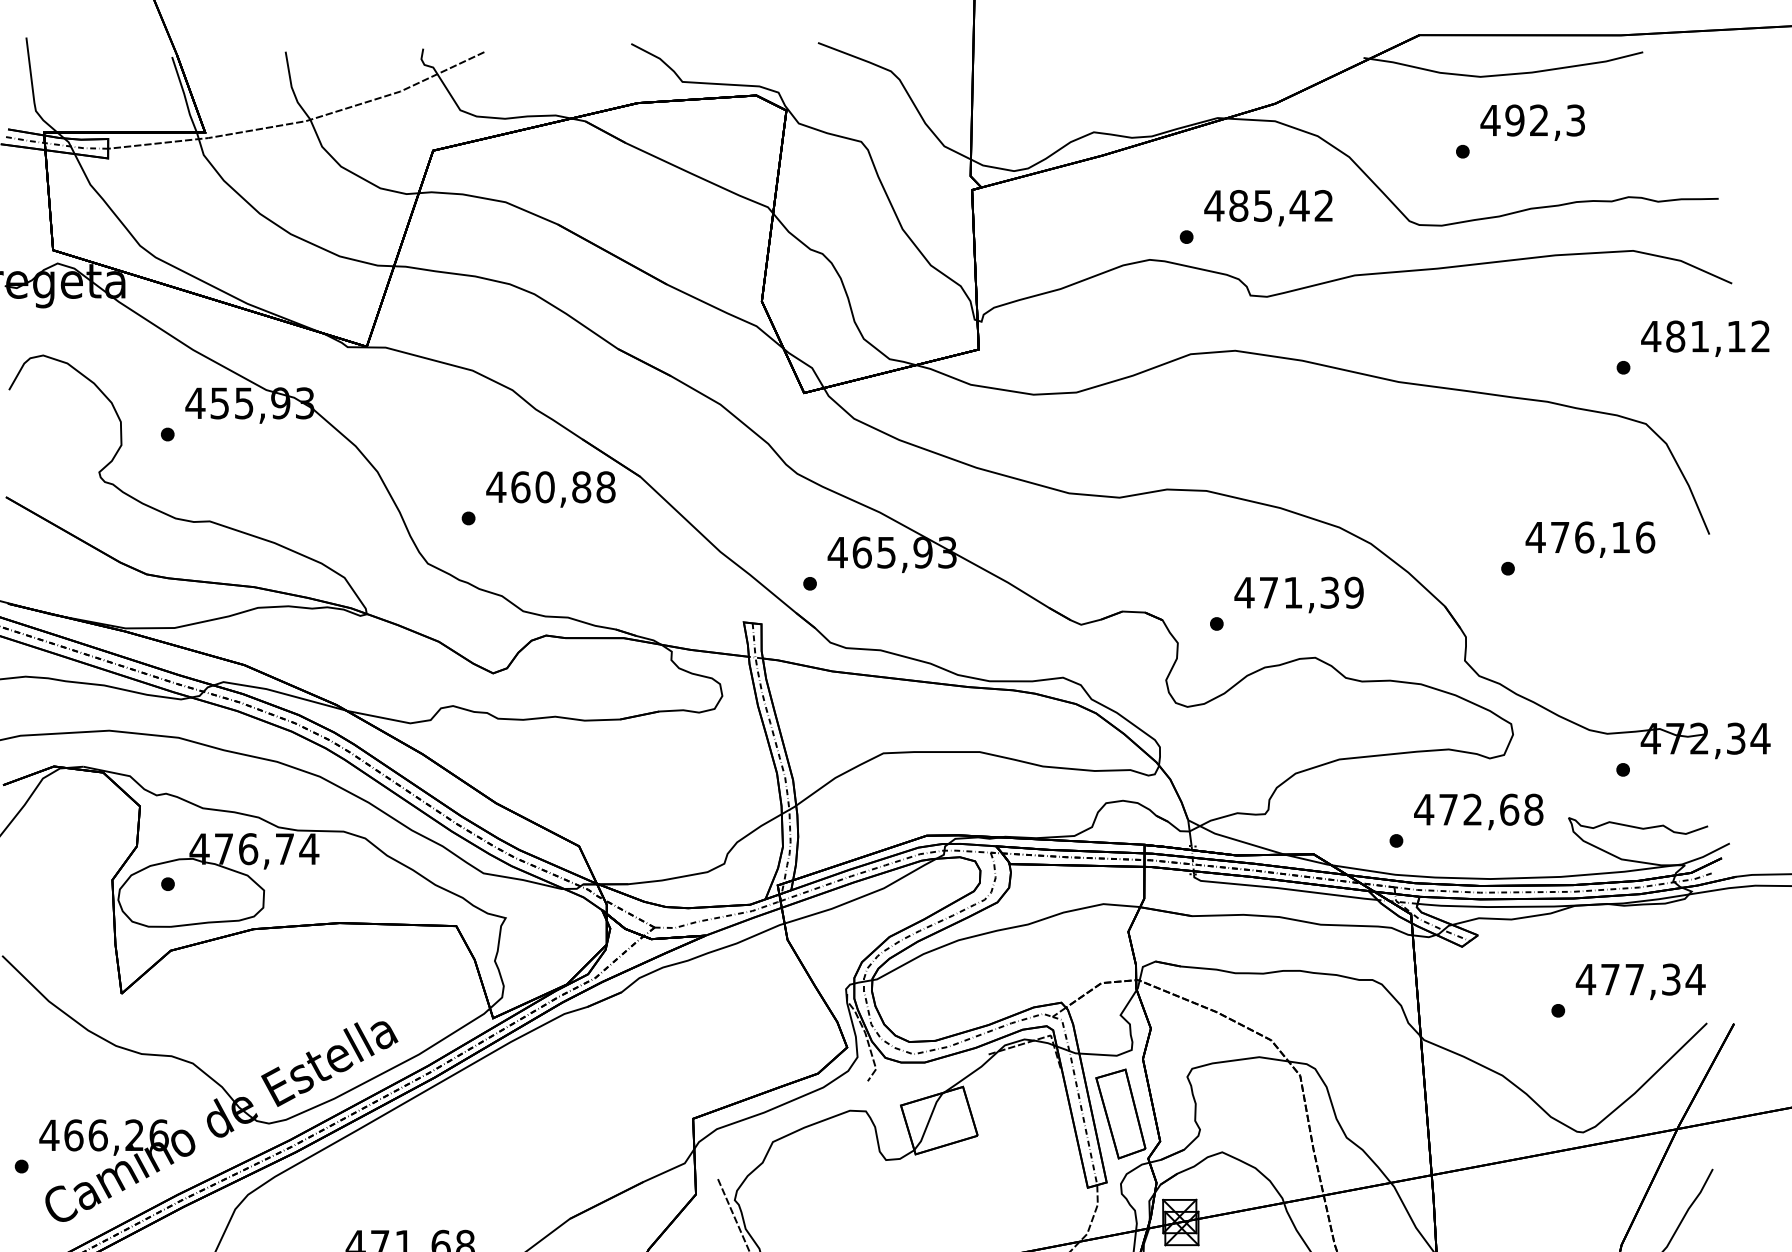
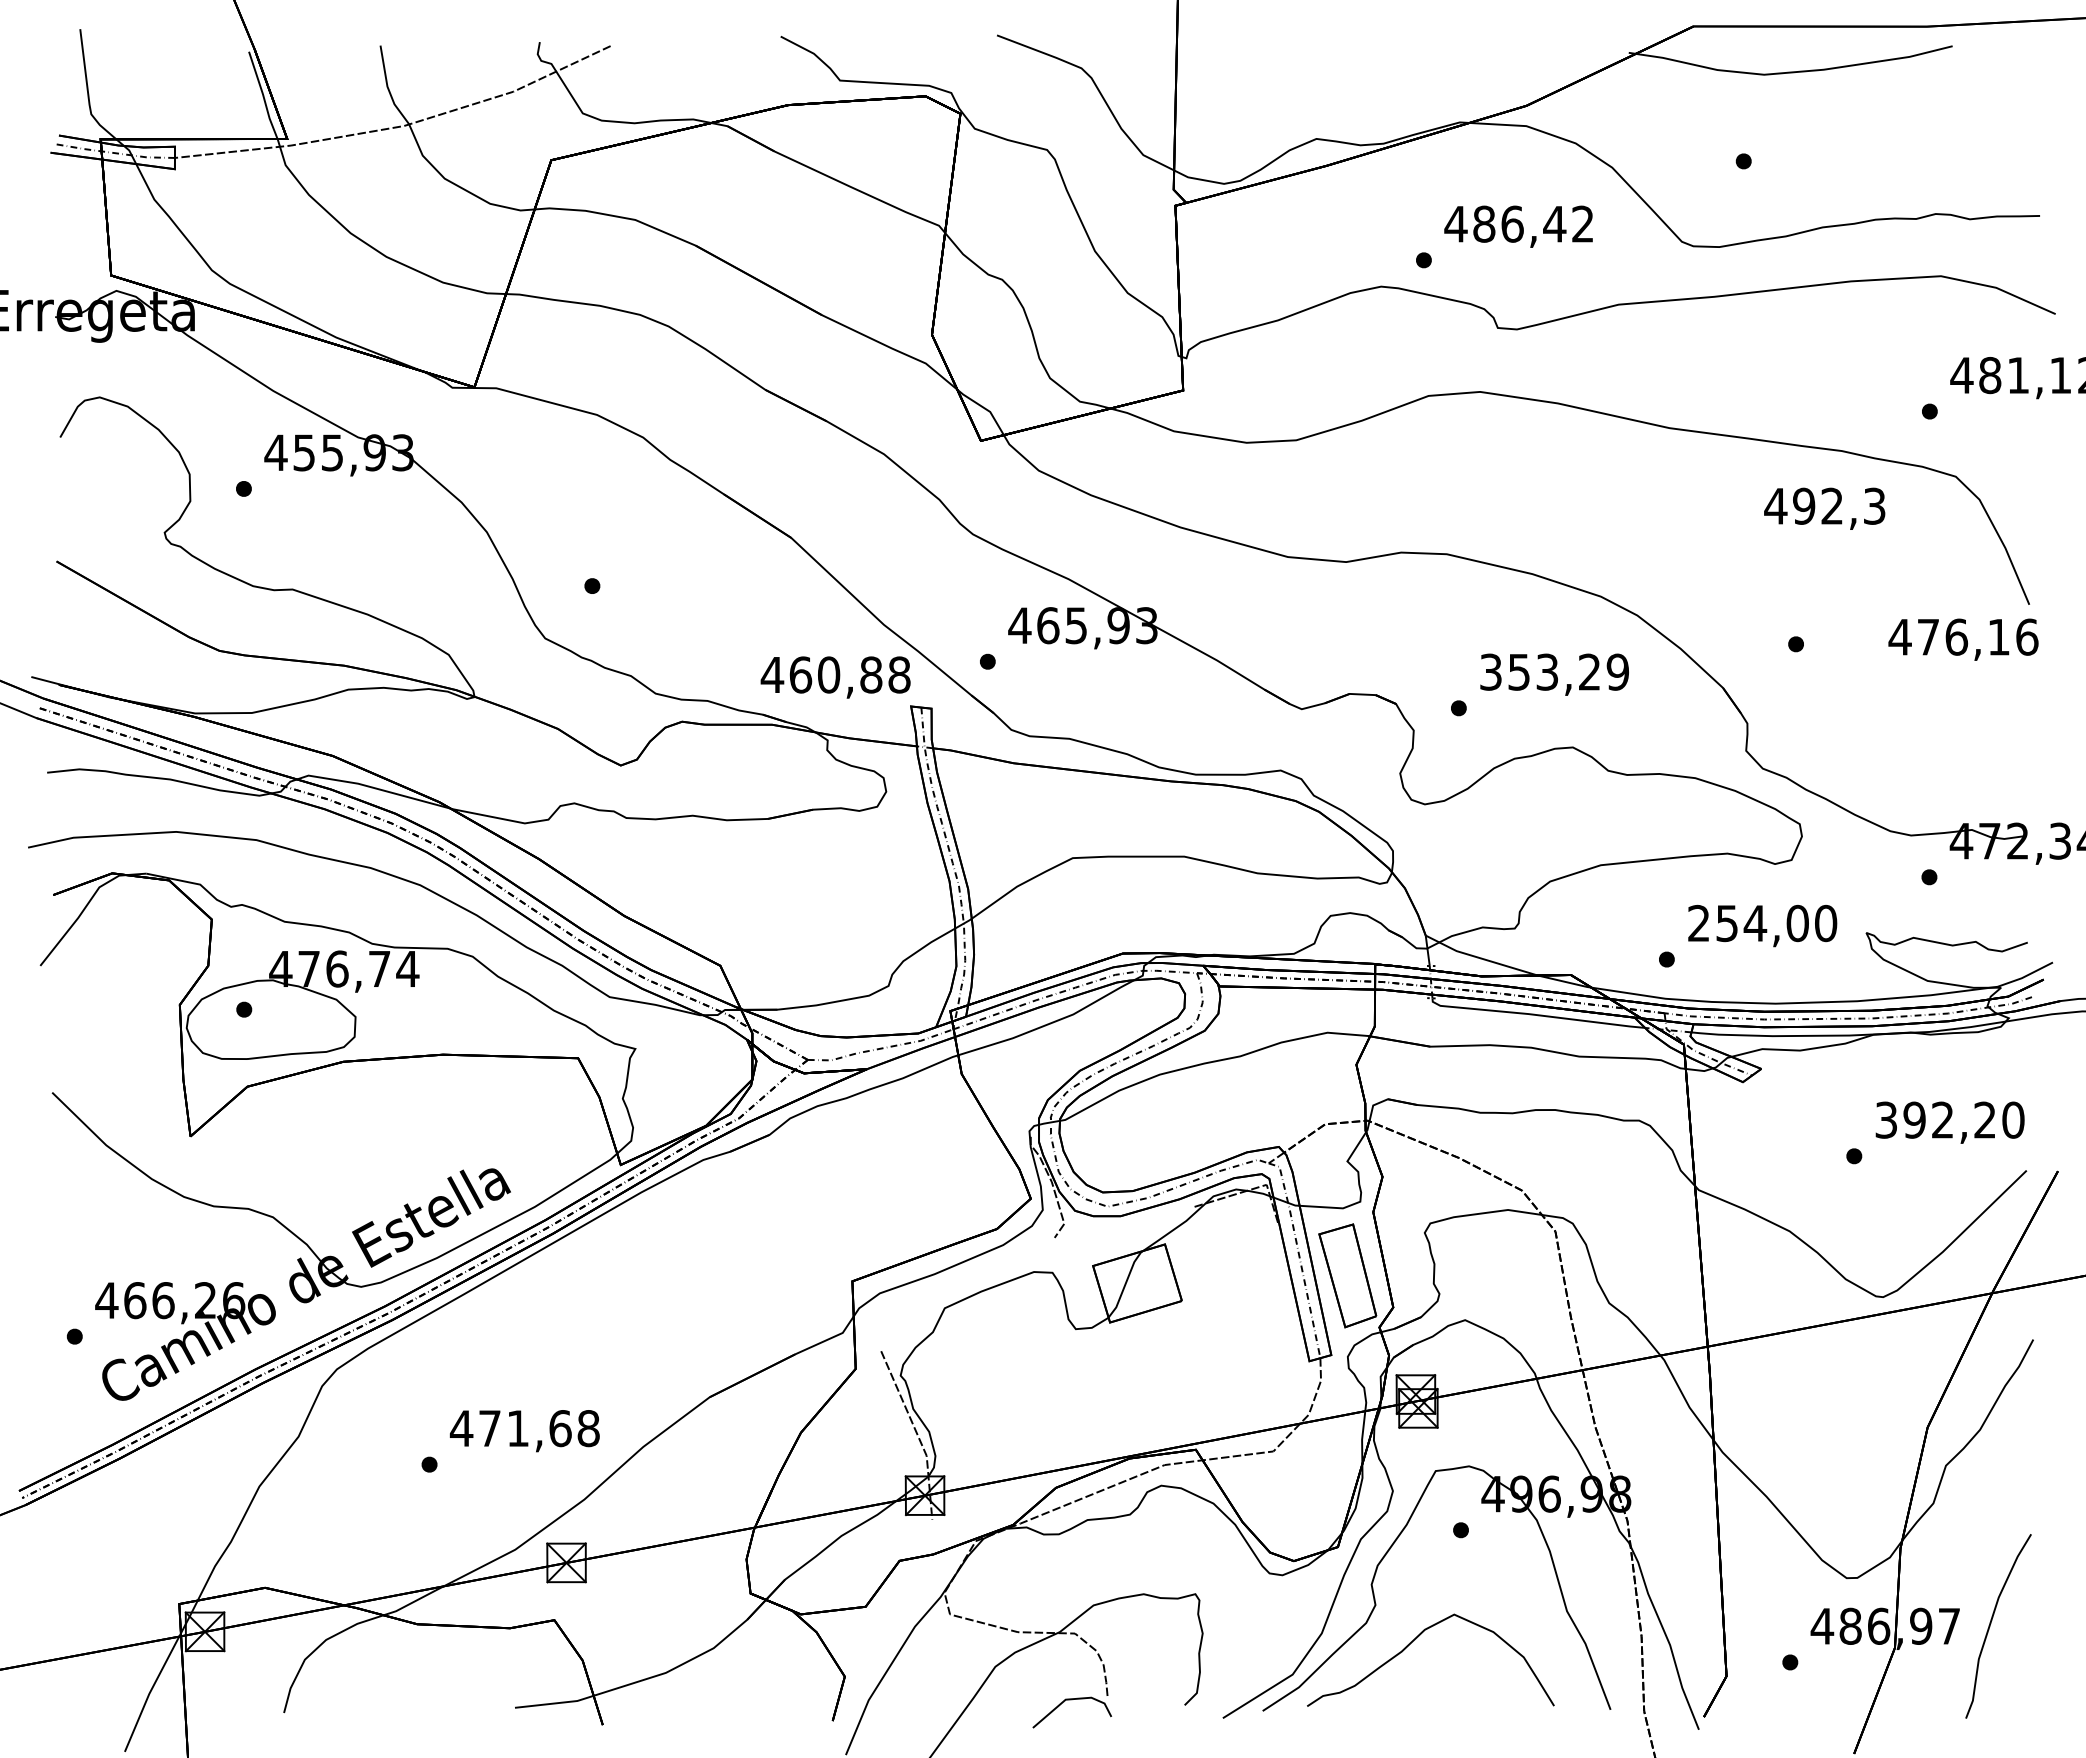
text: (1532, 122) -> (1824, 508), moved
text: (1263, 205) -> (1512, 223), 485,42 -> 486,42
text: (550, 489) -> (835, 677), moved
text: (1590, 539) -> (1963, 639), moved
text: (1286, 592) -> (1539, 671), 471,39 -> 353,29
text: (1479, 809) -> (1762, 923), 472,68 -> 254,00
text: (1640, 979) -> (1949, 1119), 477,34 -> 392,20

